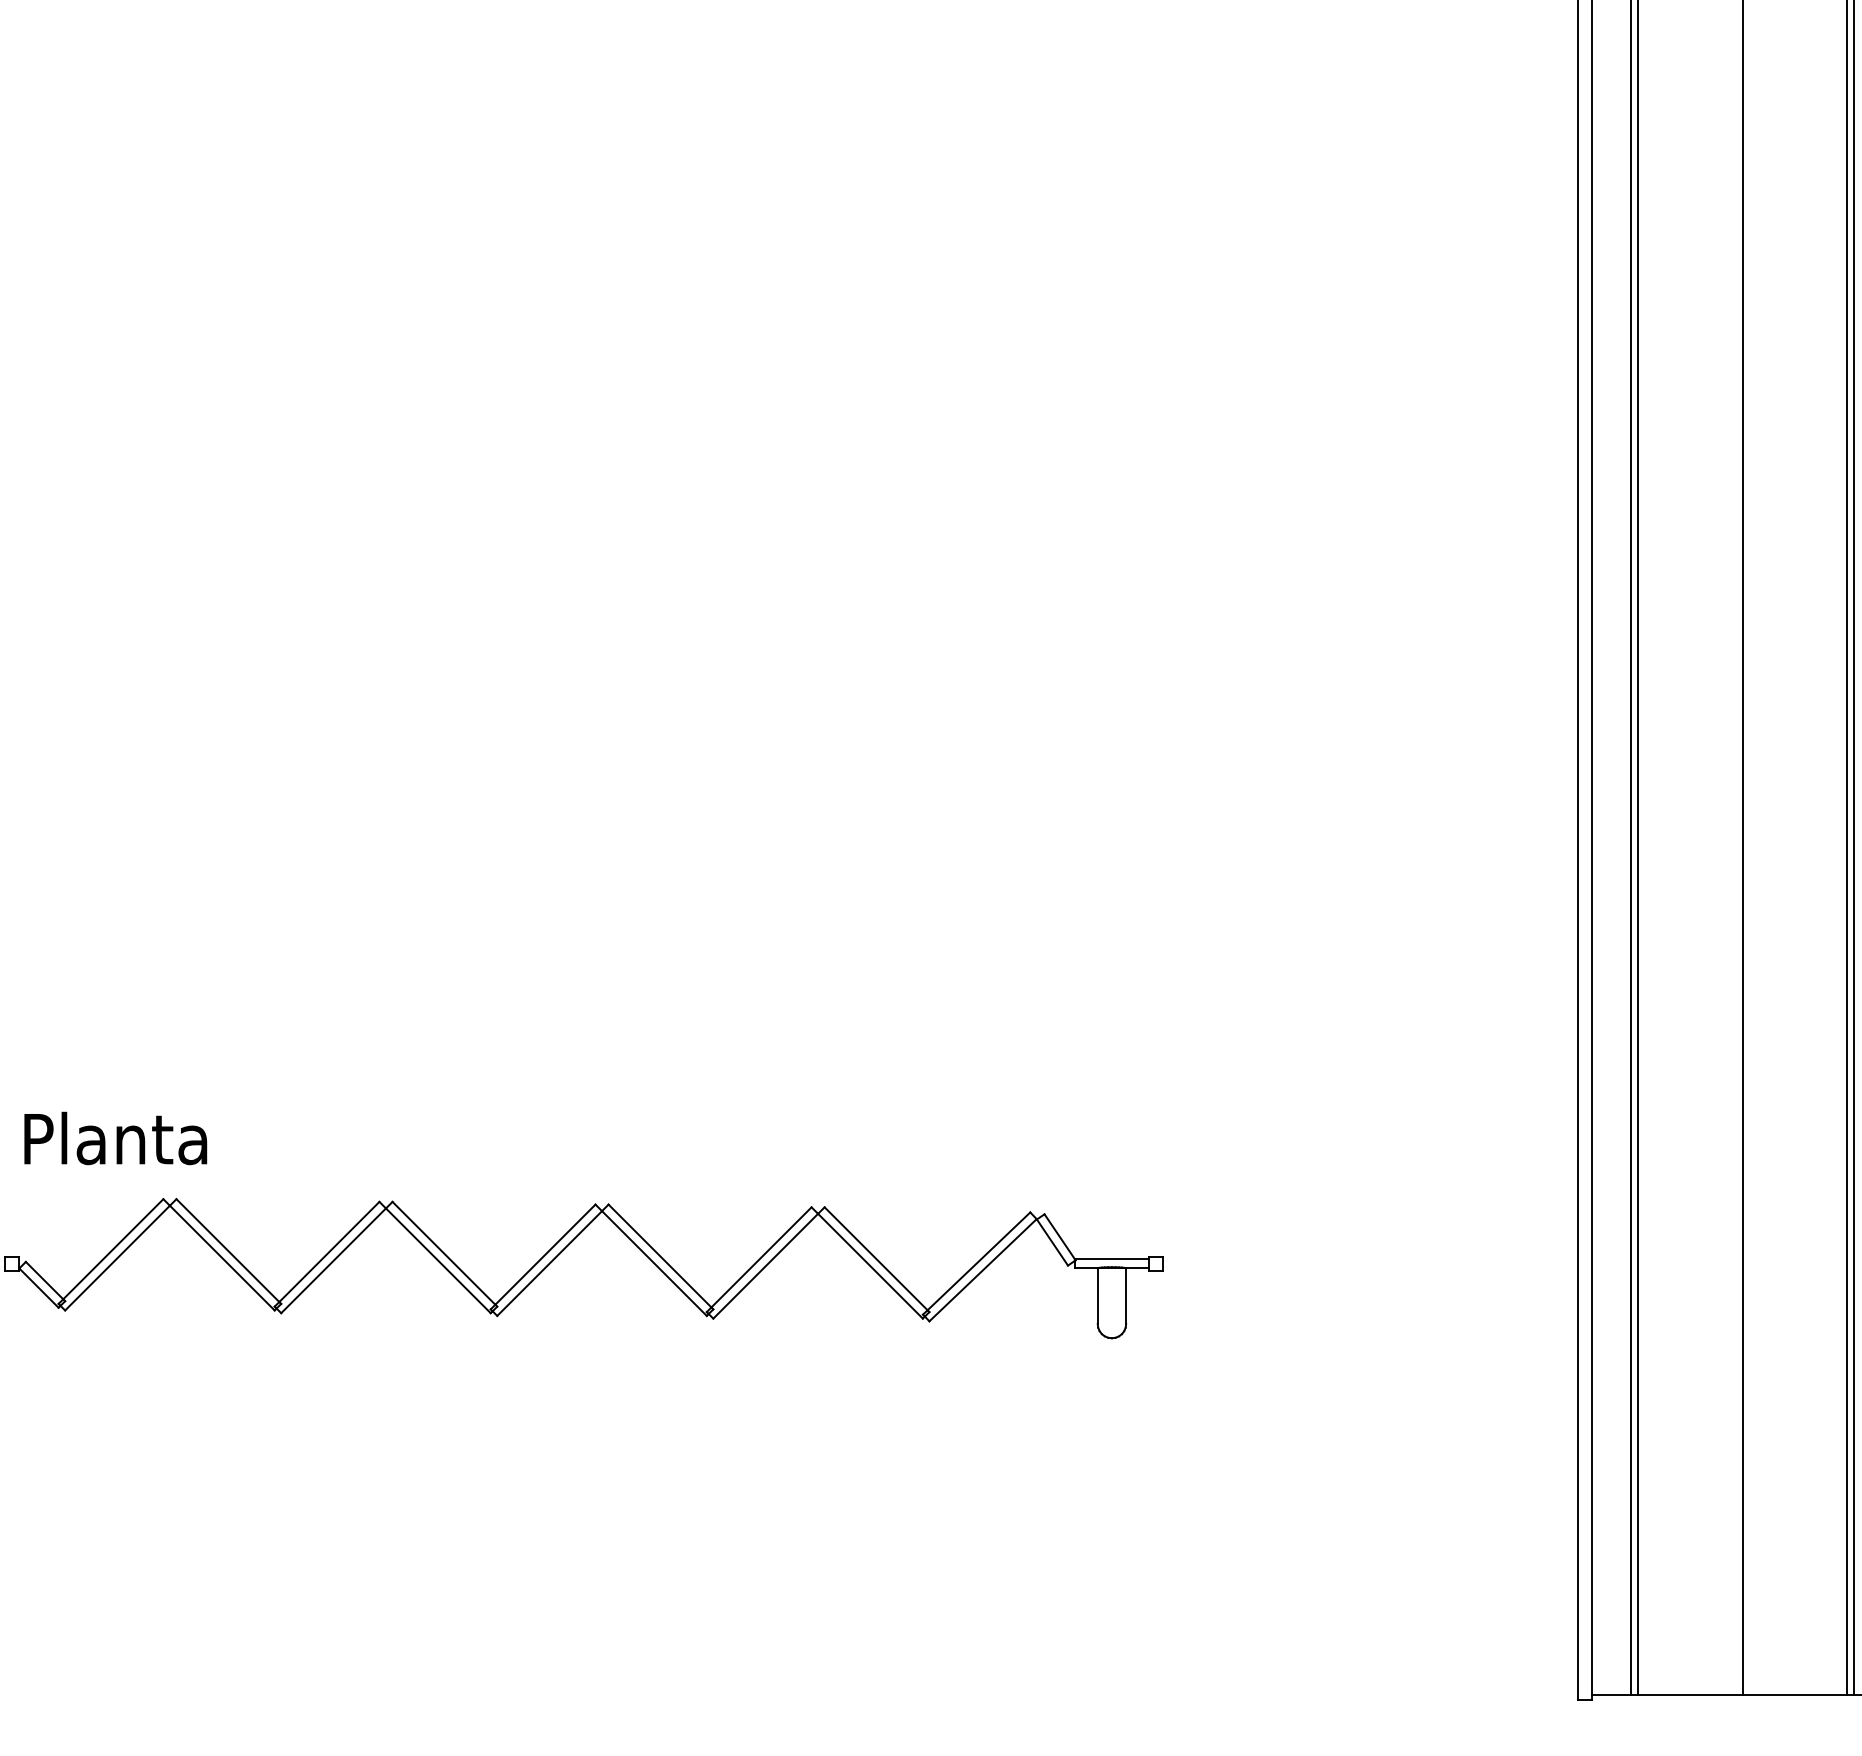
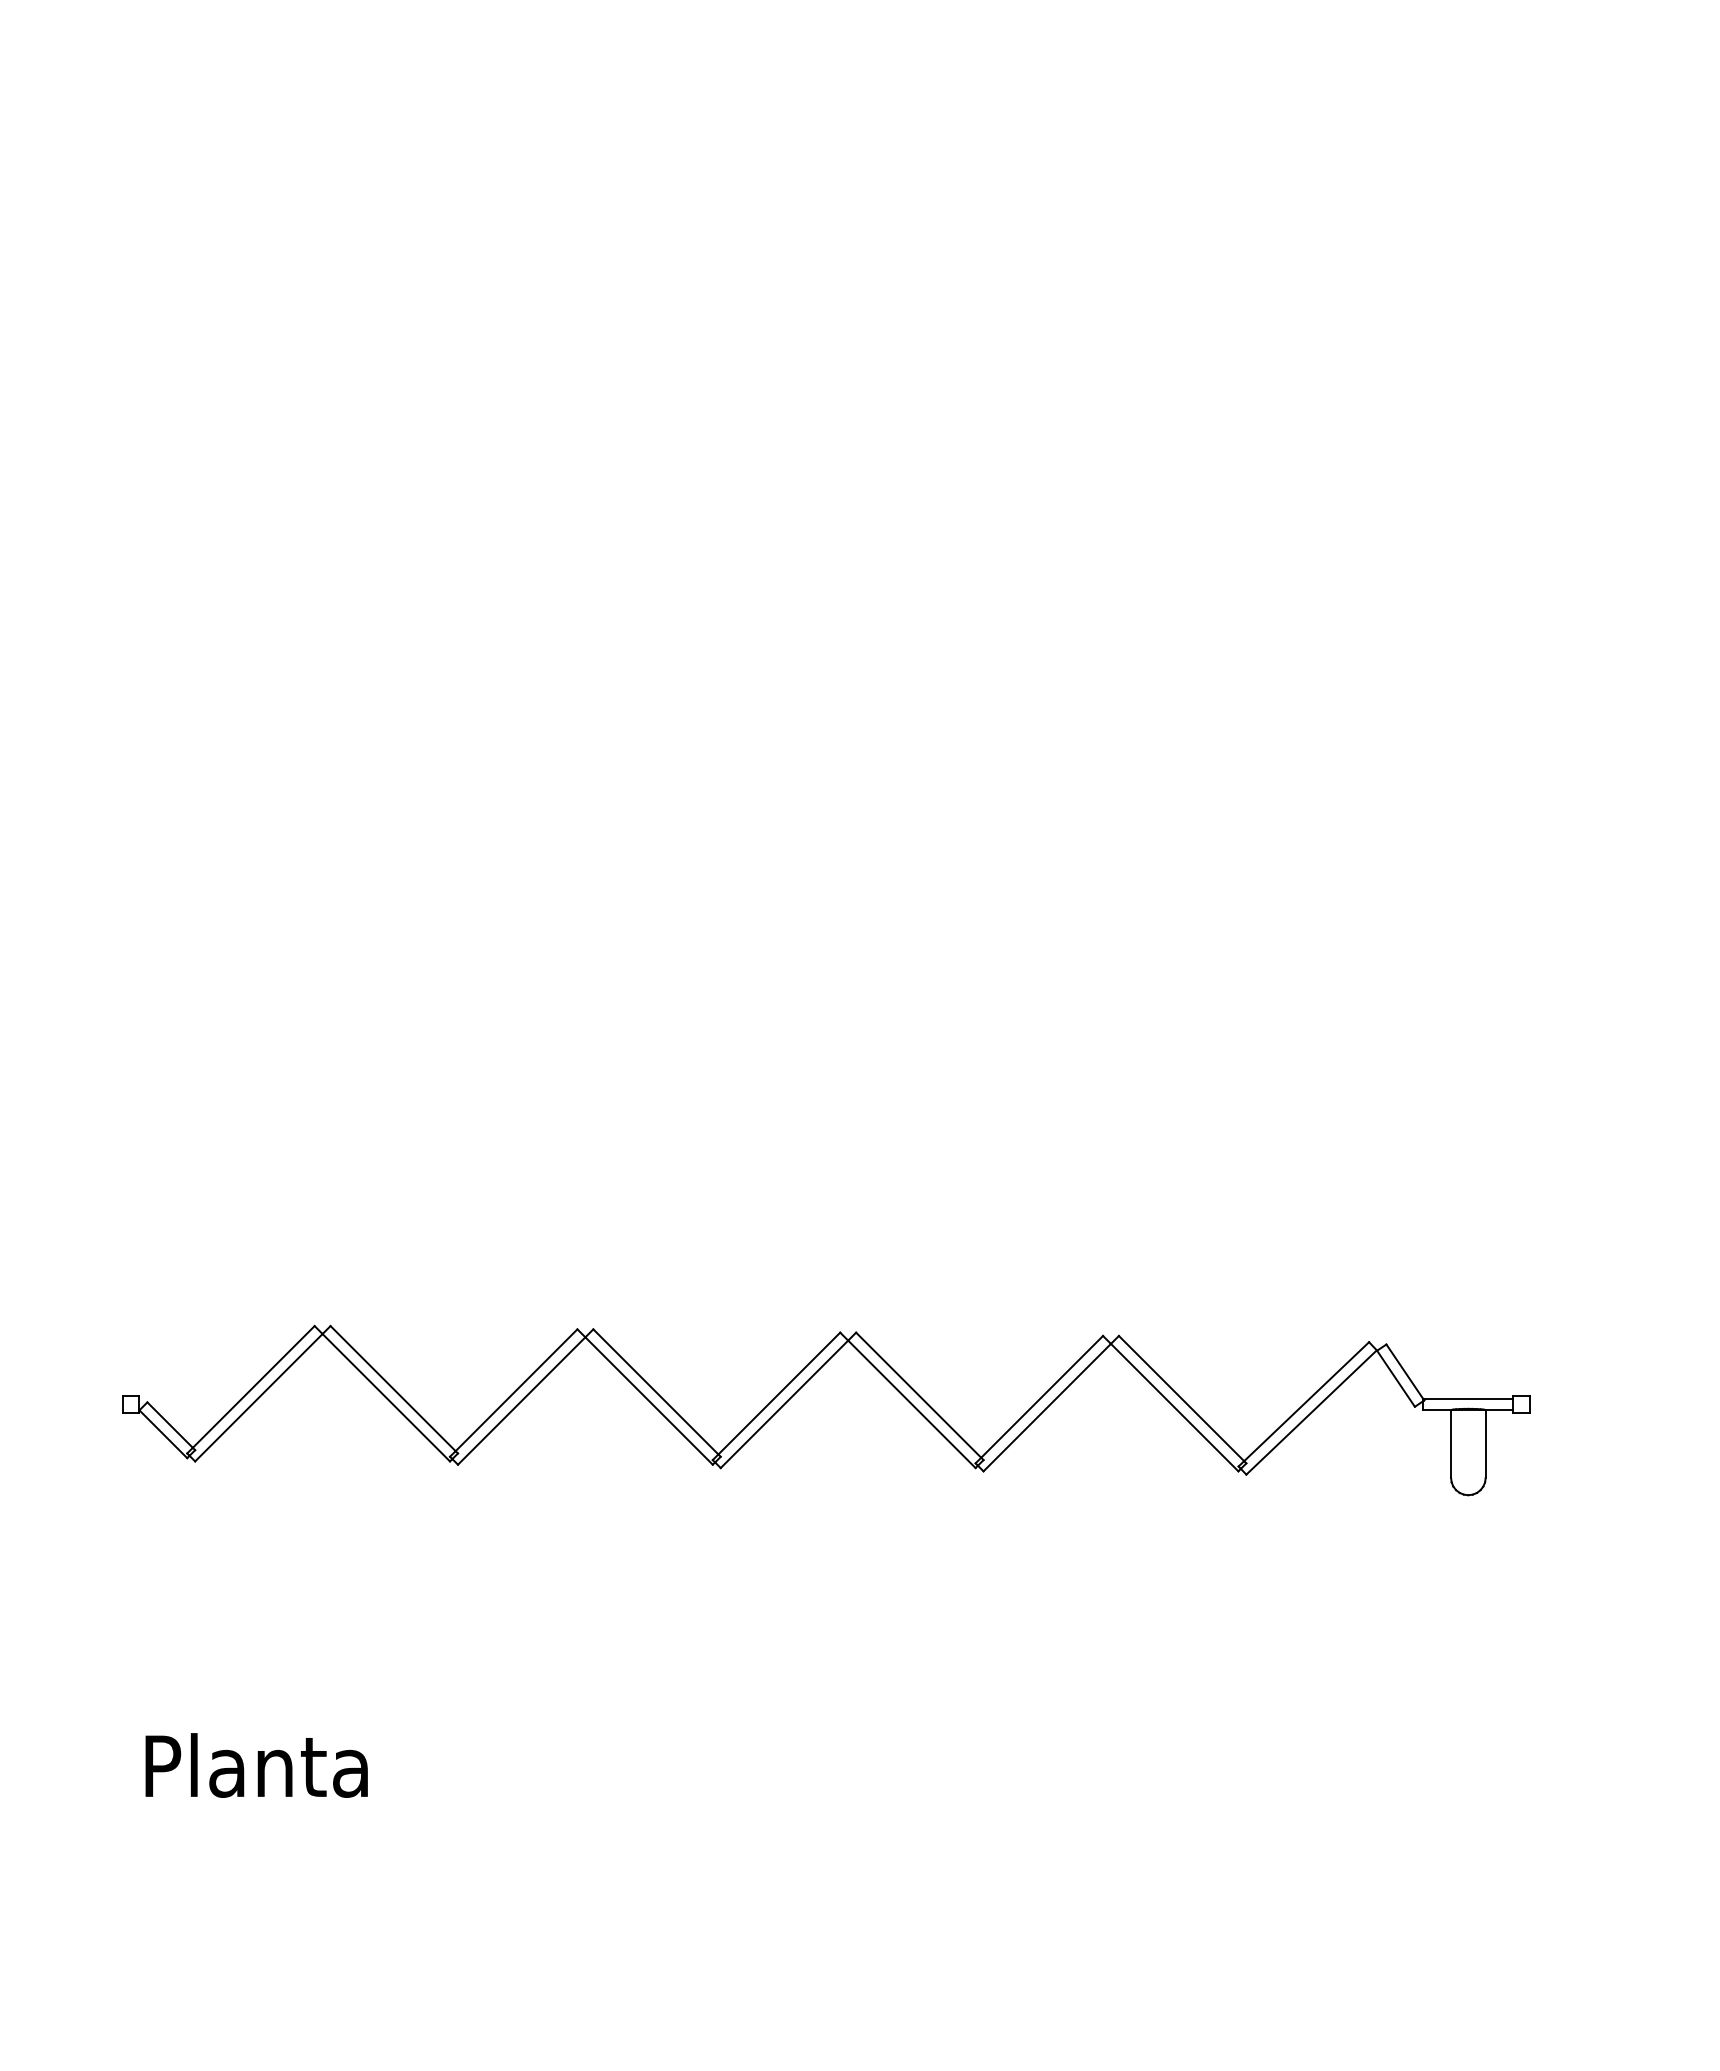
text: (115, 1138) -> (256, 1765), moved

